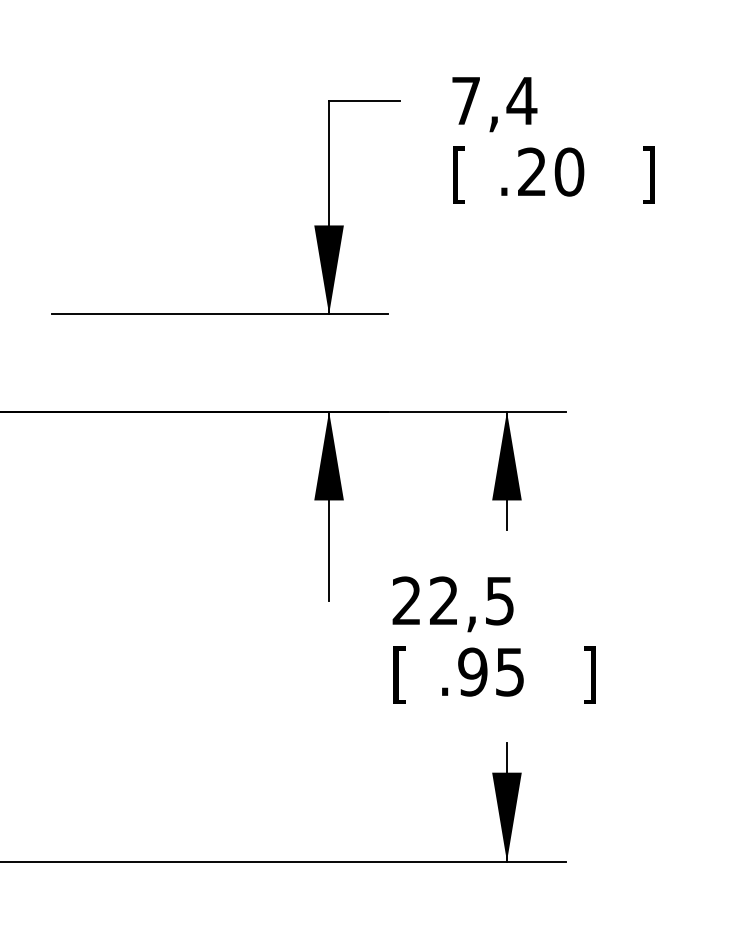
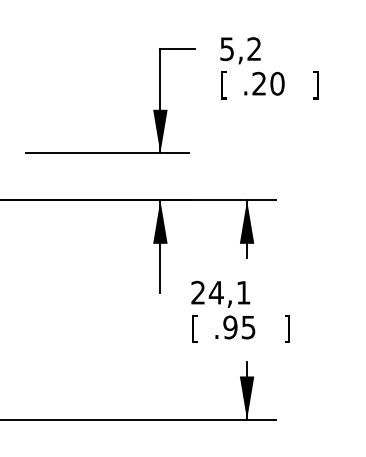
text: (493, 101) -> (240, 49), 7,4 -> 5,2
text: (470, 600) -> (229, 292), 22,5 -> 24,1

